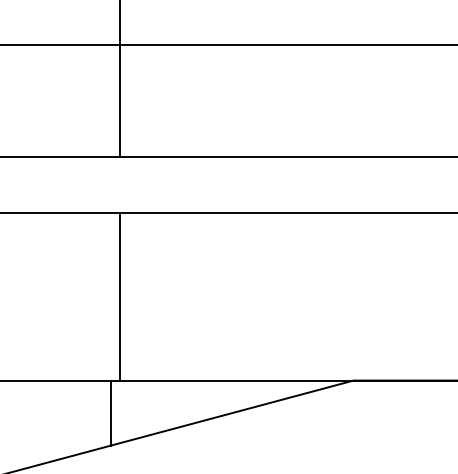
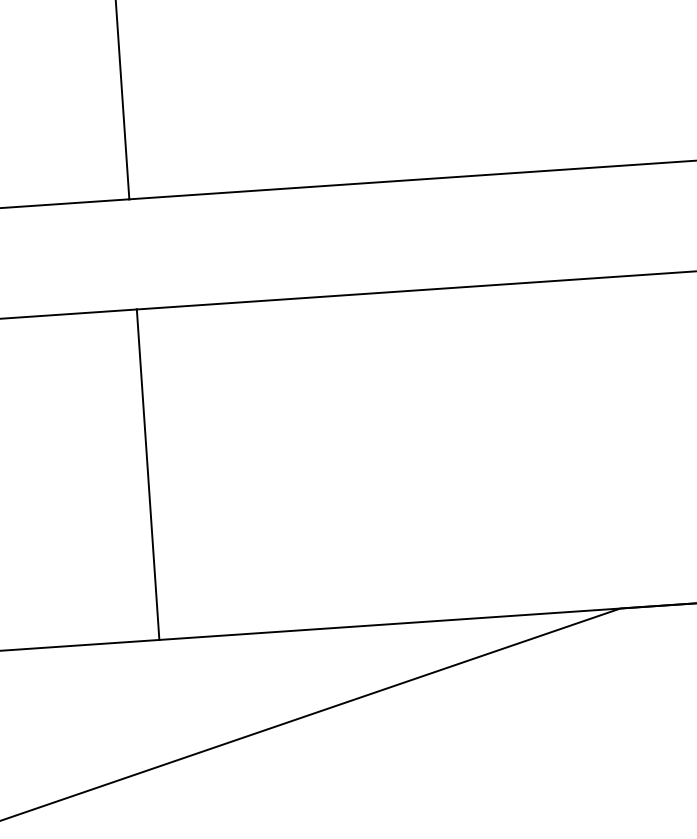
line: (110, 412) -> (145, 704), removed

